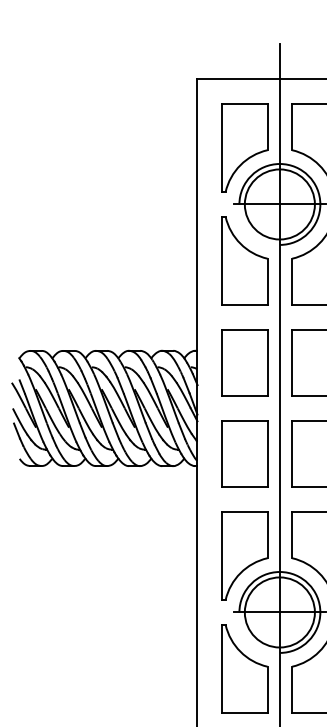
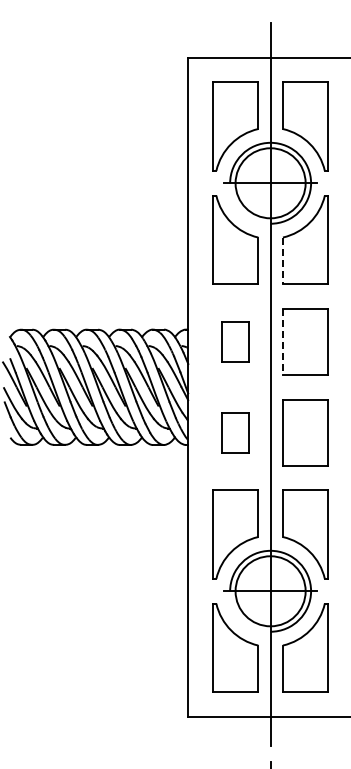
line: (291, 282) -> (282, 261), solid -> dashed
part: (244, 362) -> (235, 341), size x0.6
line: (291, 362) -> (282, 341), solid -> dashed
part: (244, 453) -> (235, 432), size x0.6

